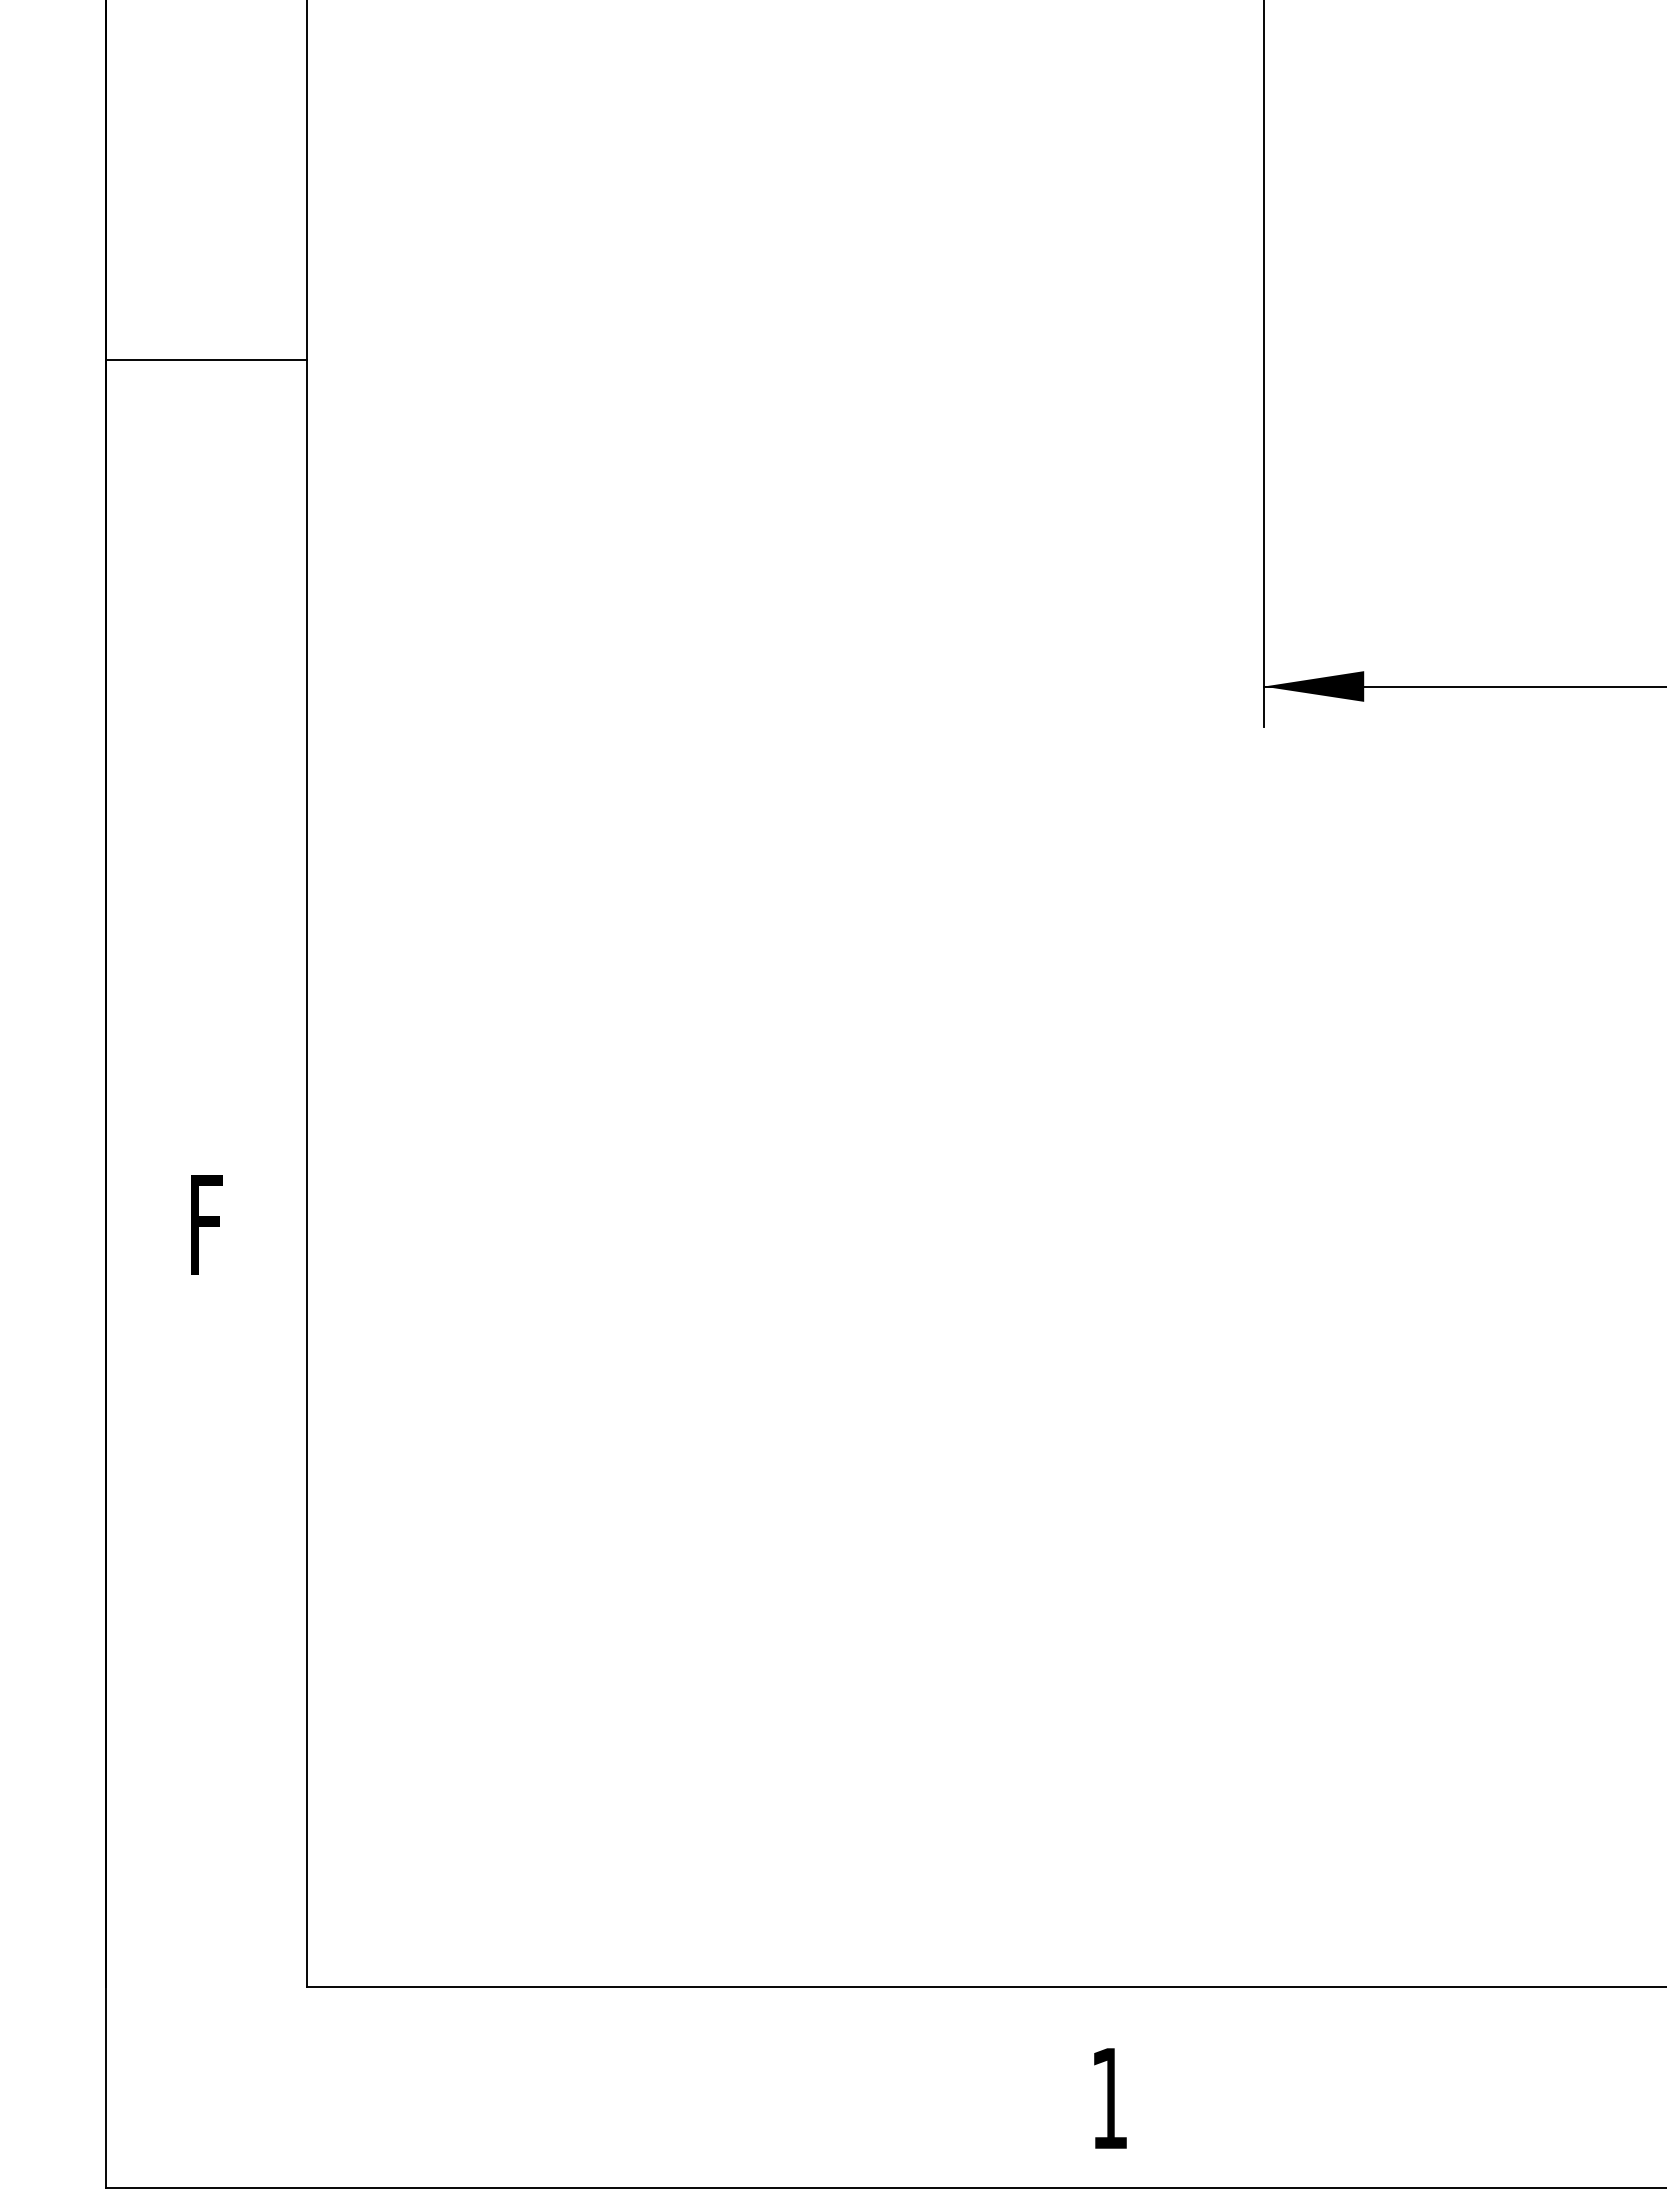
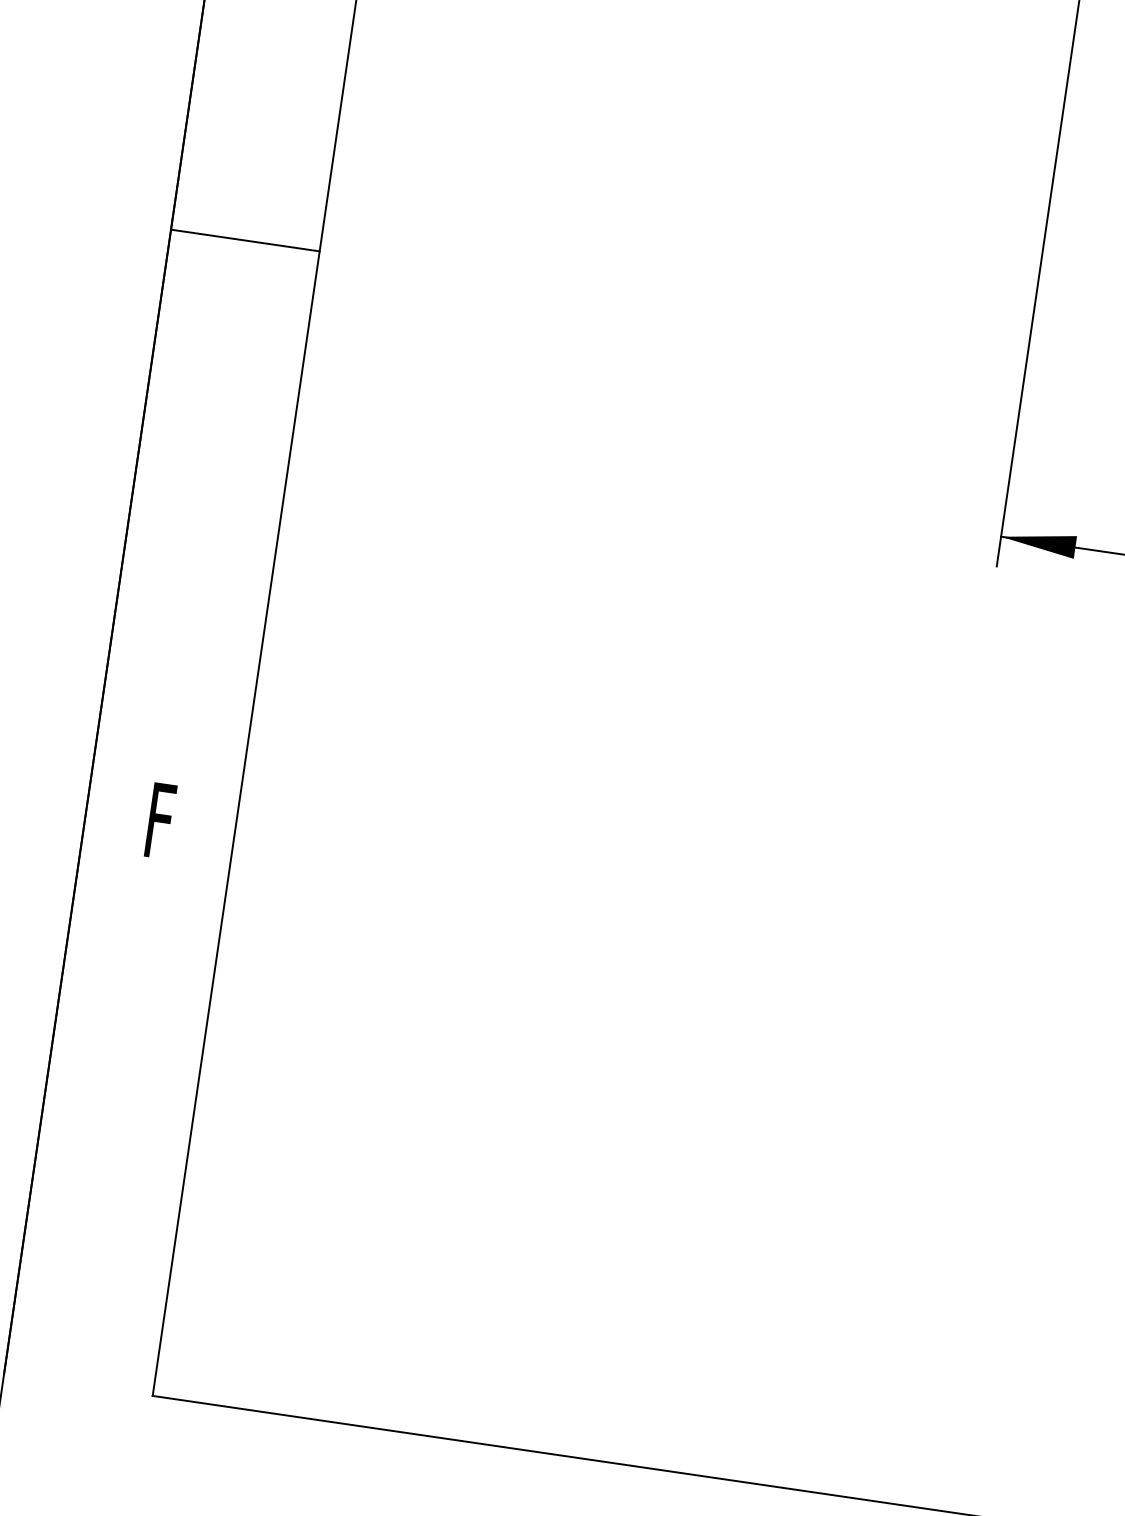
line: (206, 359) -> (245, 240), moved

